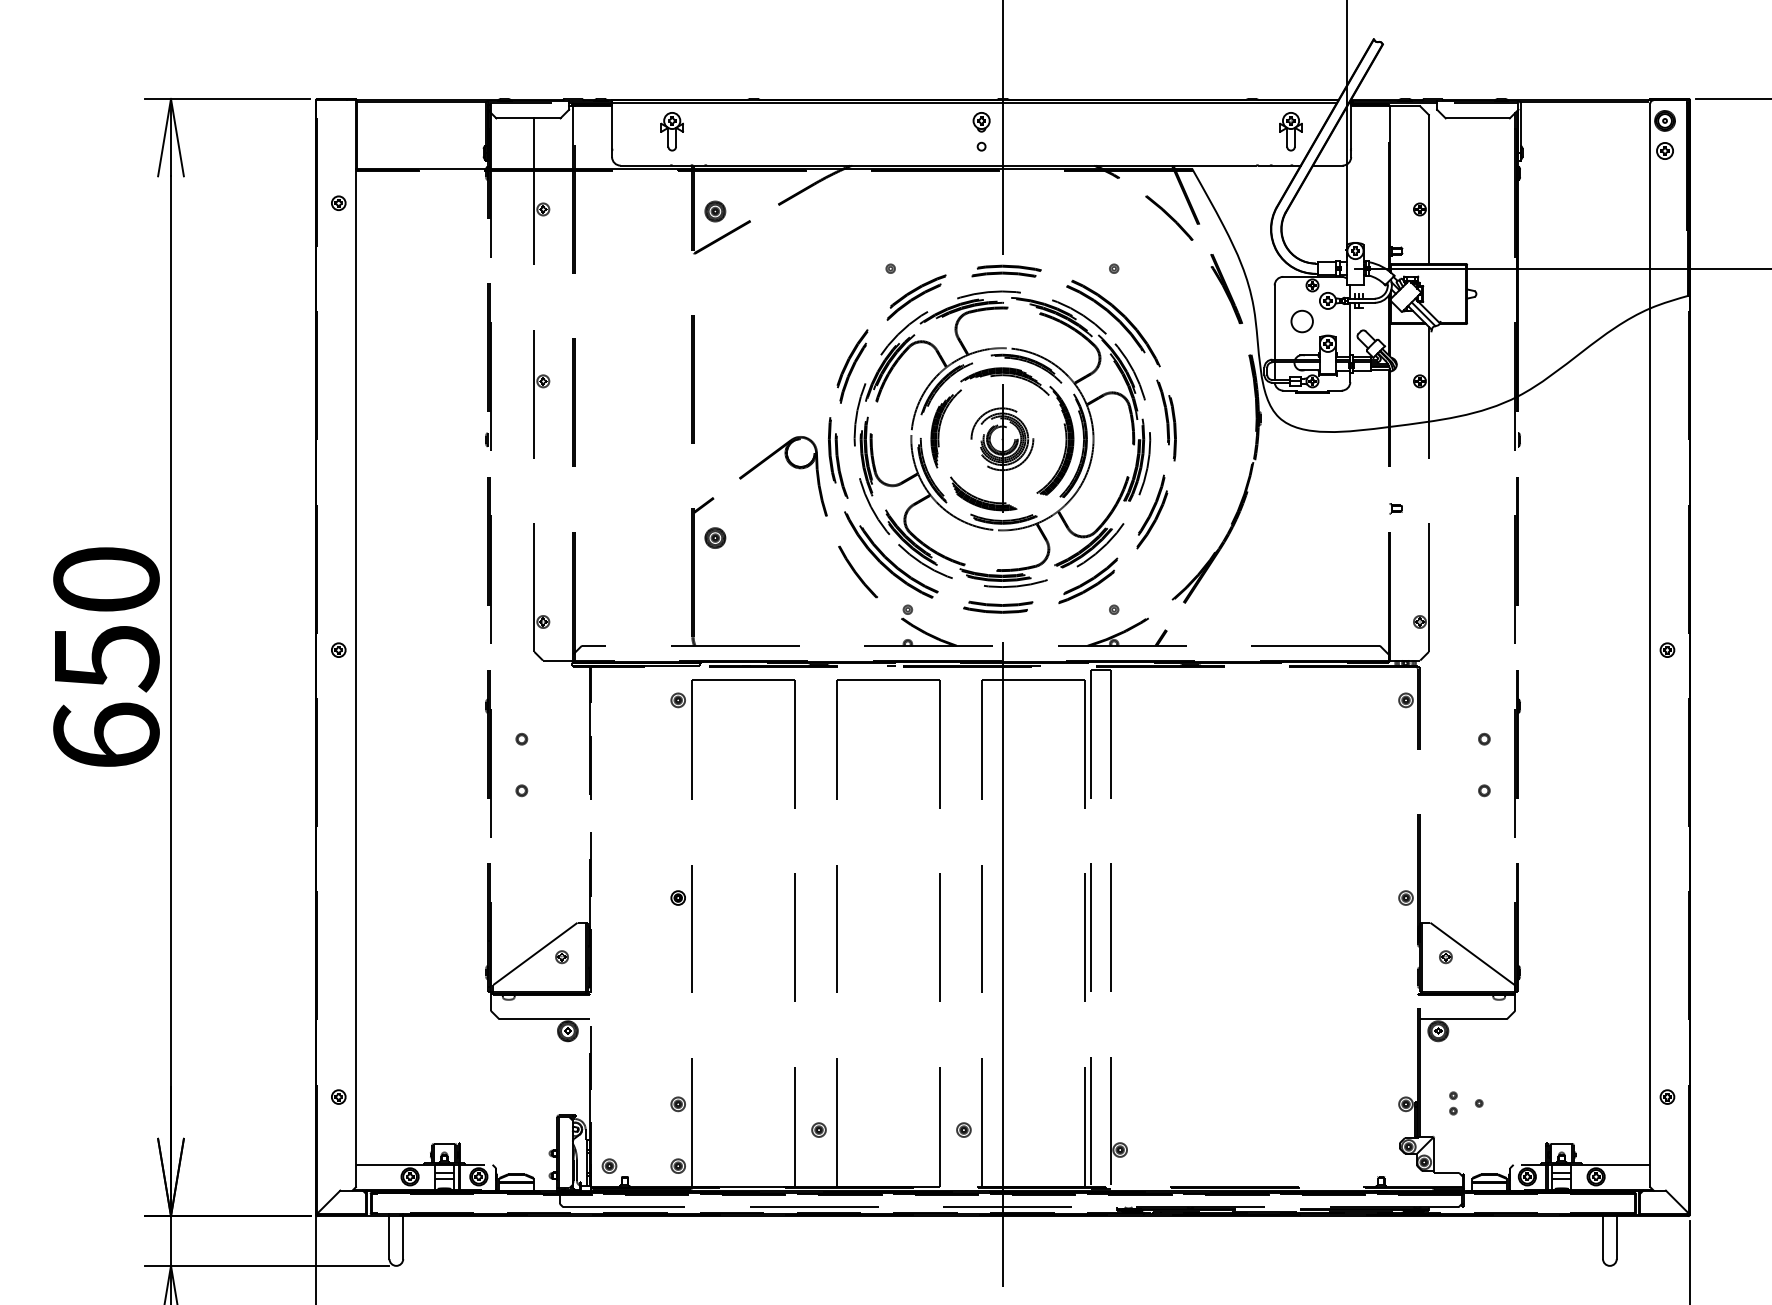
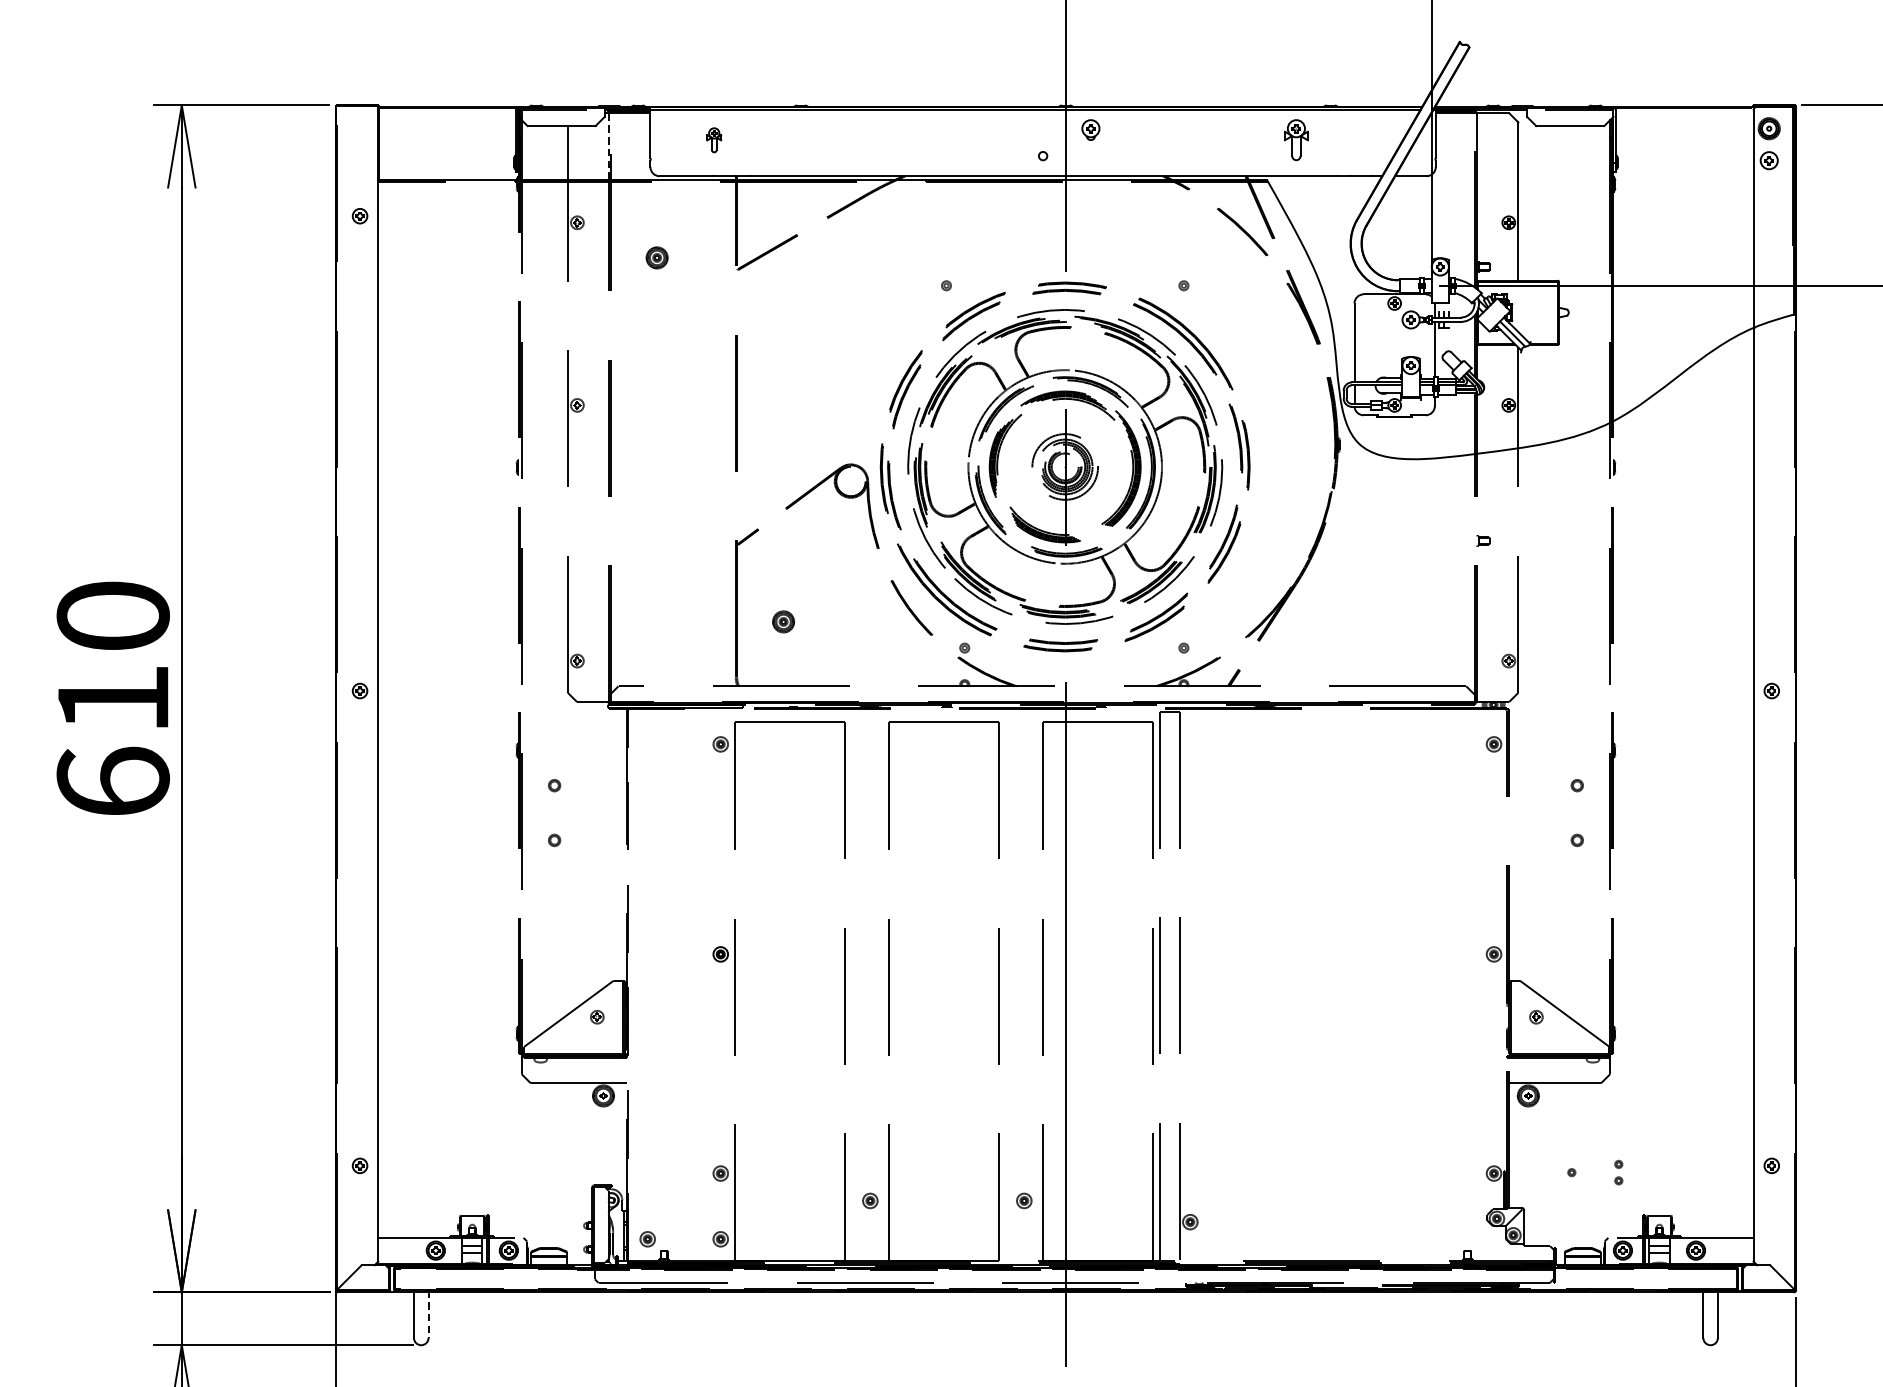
part: (981, 122) -> (1090, 130), moved
part: (671, 131) -> (713, 139), size x0.6
part: (1290, 131) -> (1295, 139), moved
line: (573, 137) -> (609, 146), solid -> dashed
part: (715, 211) -> (657, 257), moved
circle: (1301, 321) -> (1382, 341), removed
part: (715, 537) -> (783, 621), moved
text: (107, 659) -> (114, 700), 650 -> 610
part: (1453, 1103) -> (1618, 1172), moved
line: (403, 1237) -> (428, 1315), solid -> dashed

